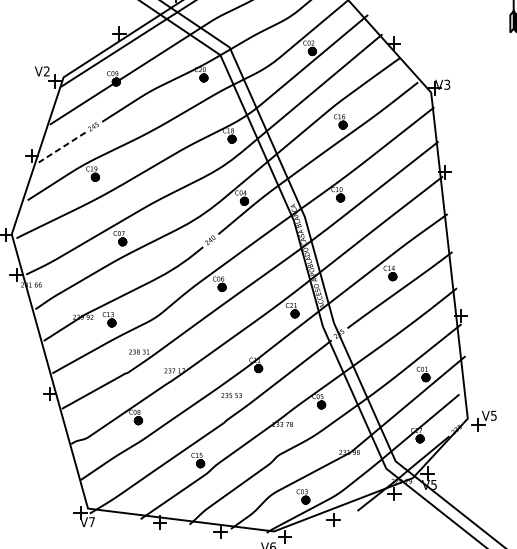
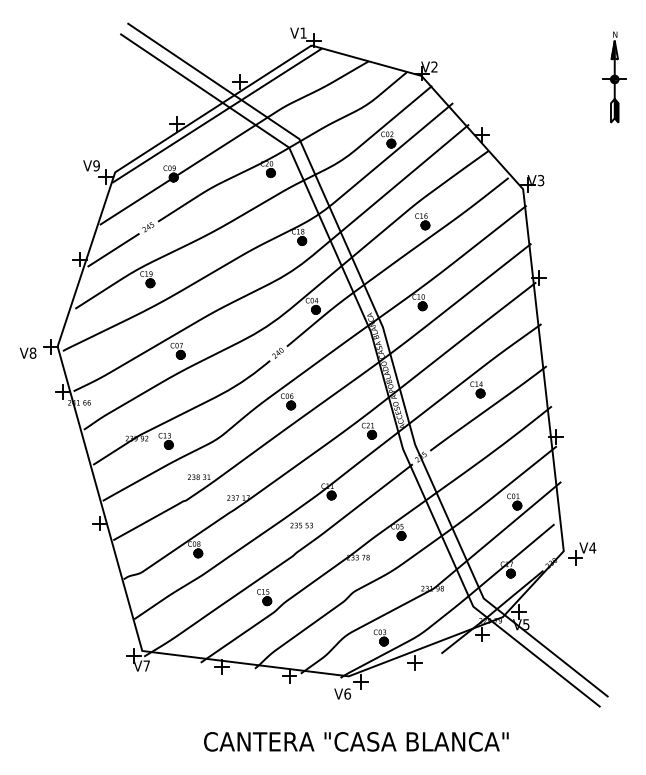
text: (46, 71) -> (96, 165), V2 -> V9
line: (62, 147) -> (113, 250), dashed -> solid
text: (493, 415) -> (592, 547), V5 -> V4

